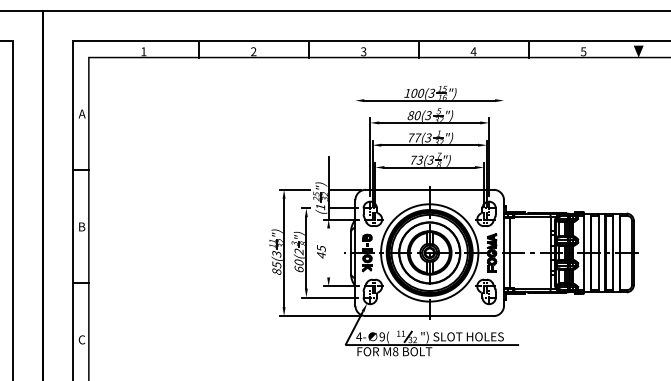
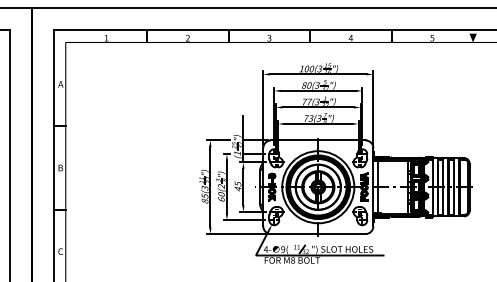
line: (355, 145) -> (263, 107), added
line: (504, 145) -> (373, 107), added
line: (328, 252) -> (243, 186), added

